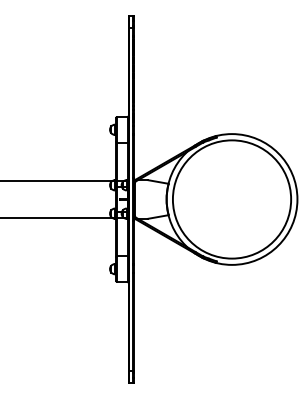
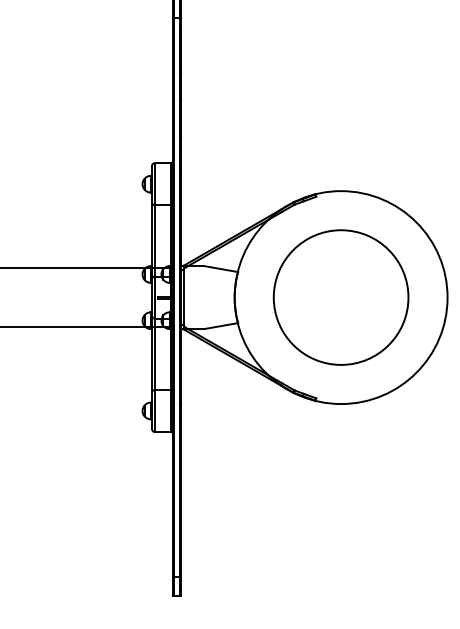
circle: (231, 199) -> (340, 297), size x0.7

